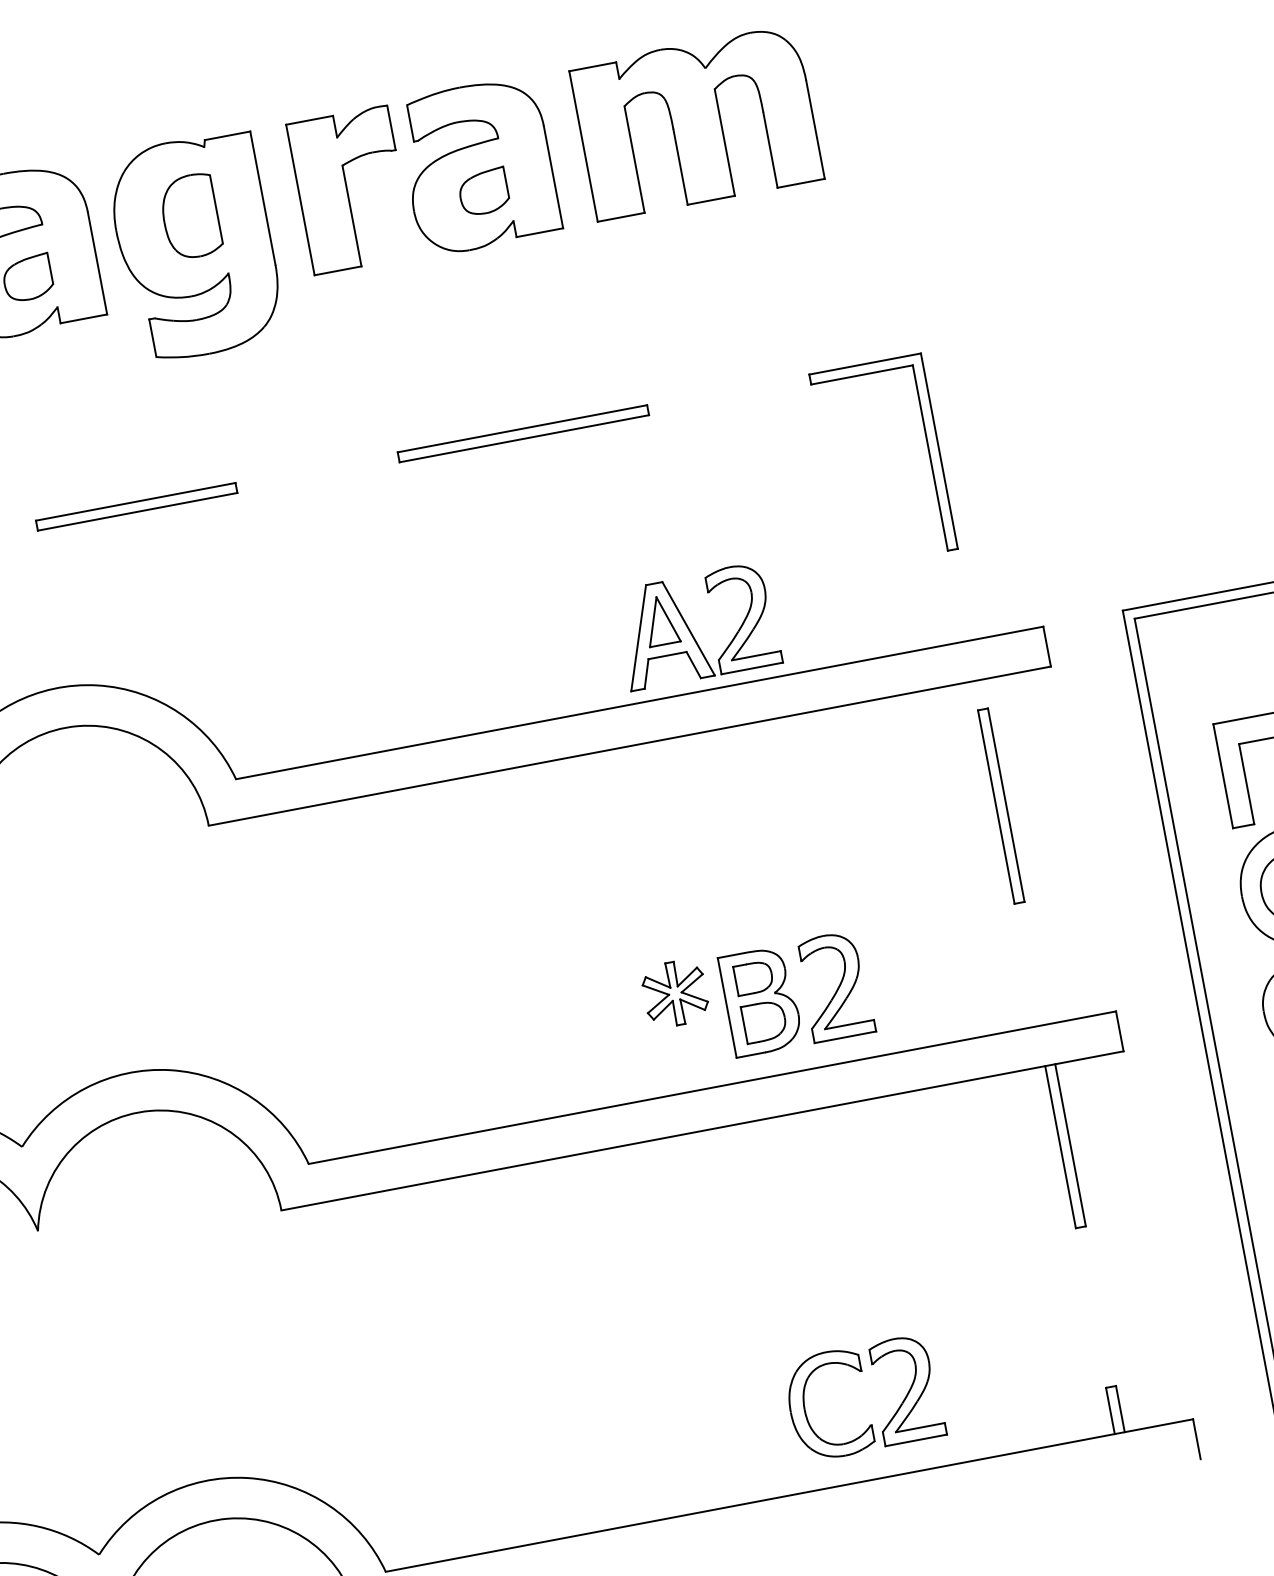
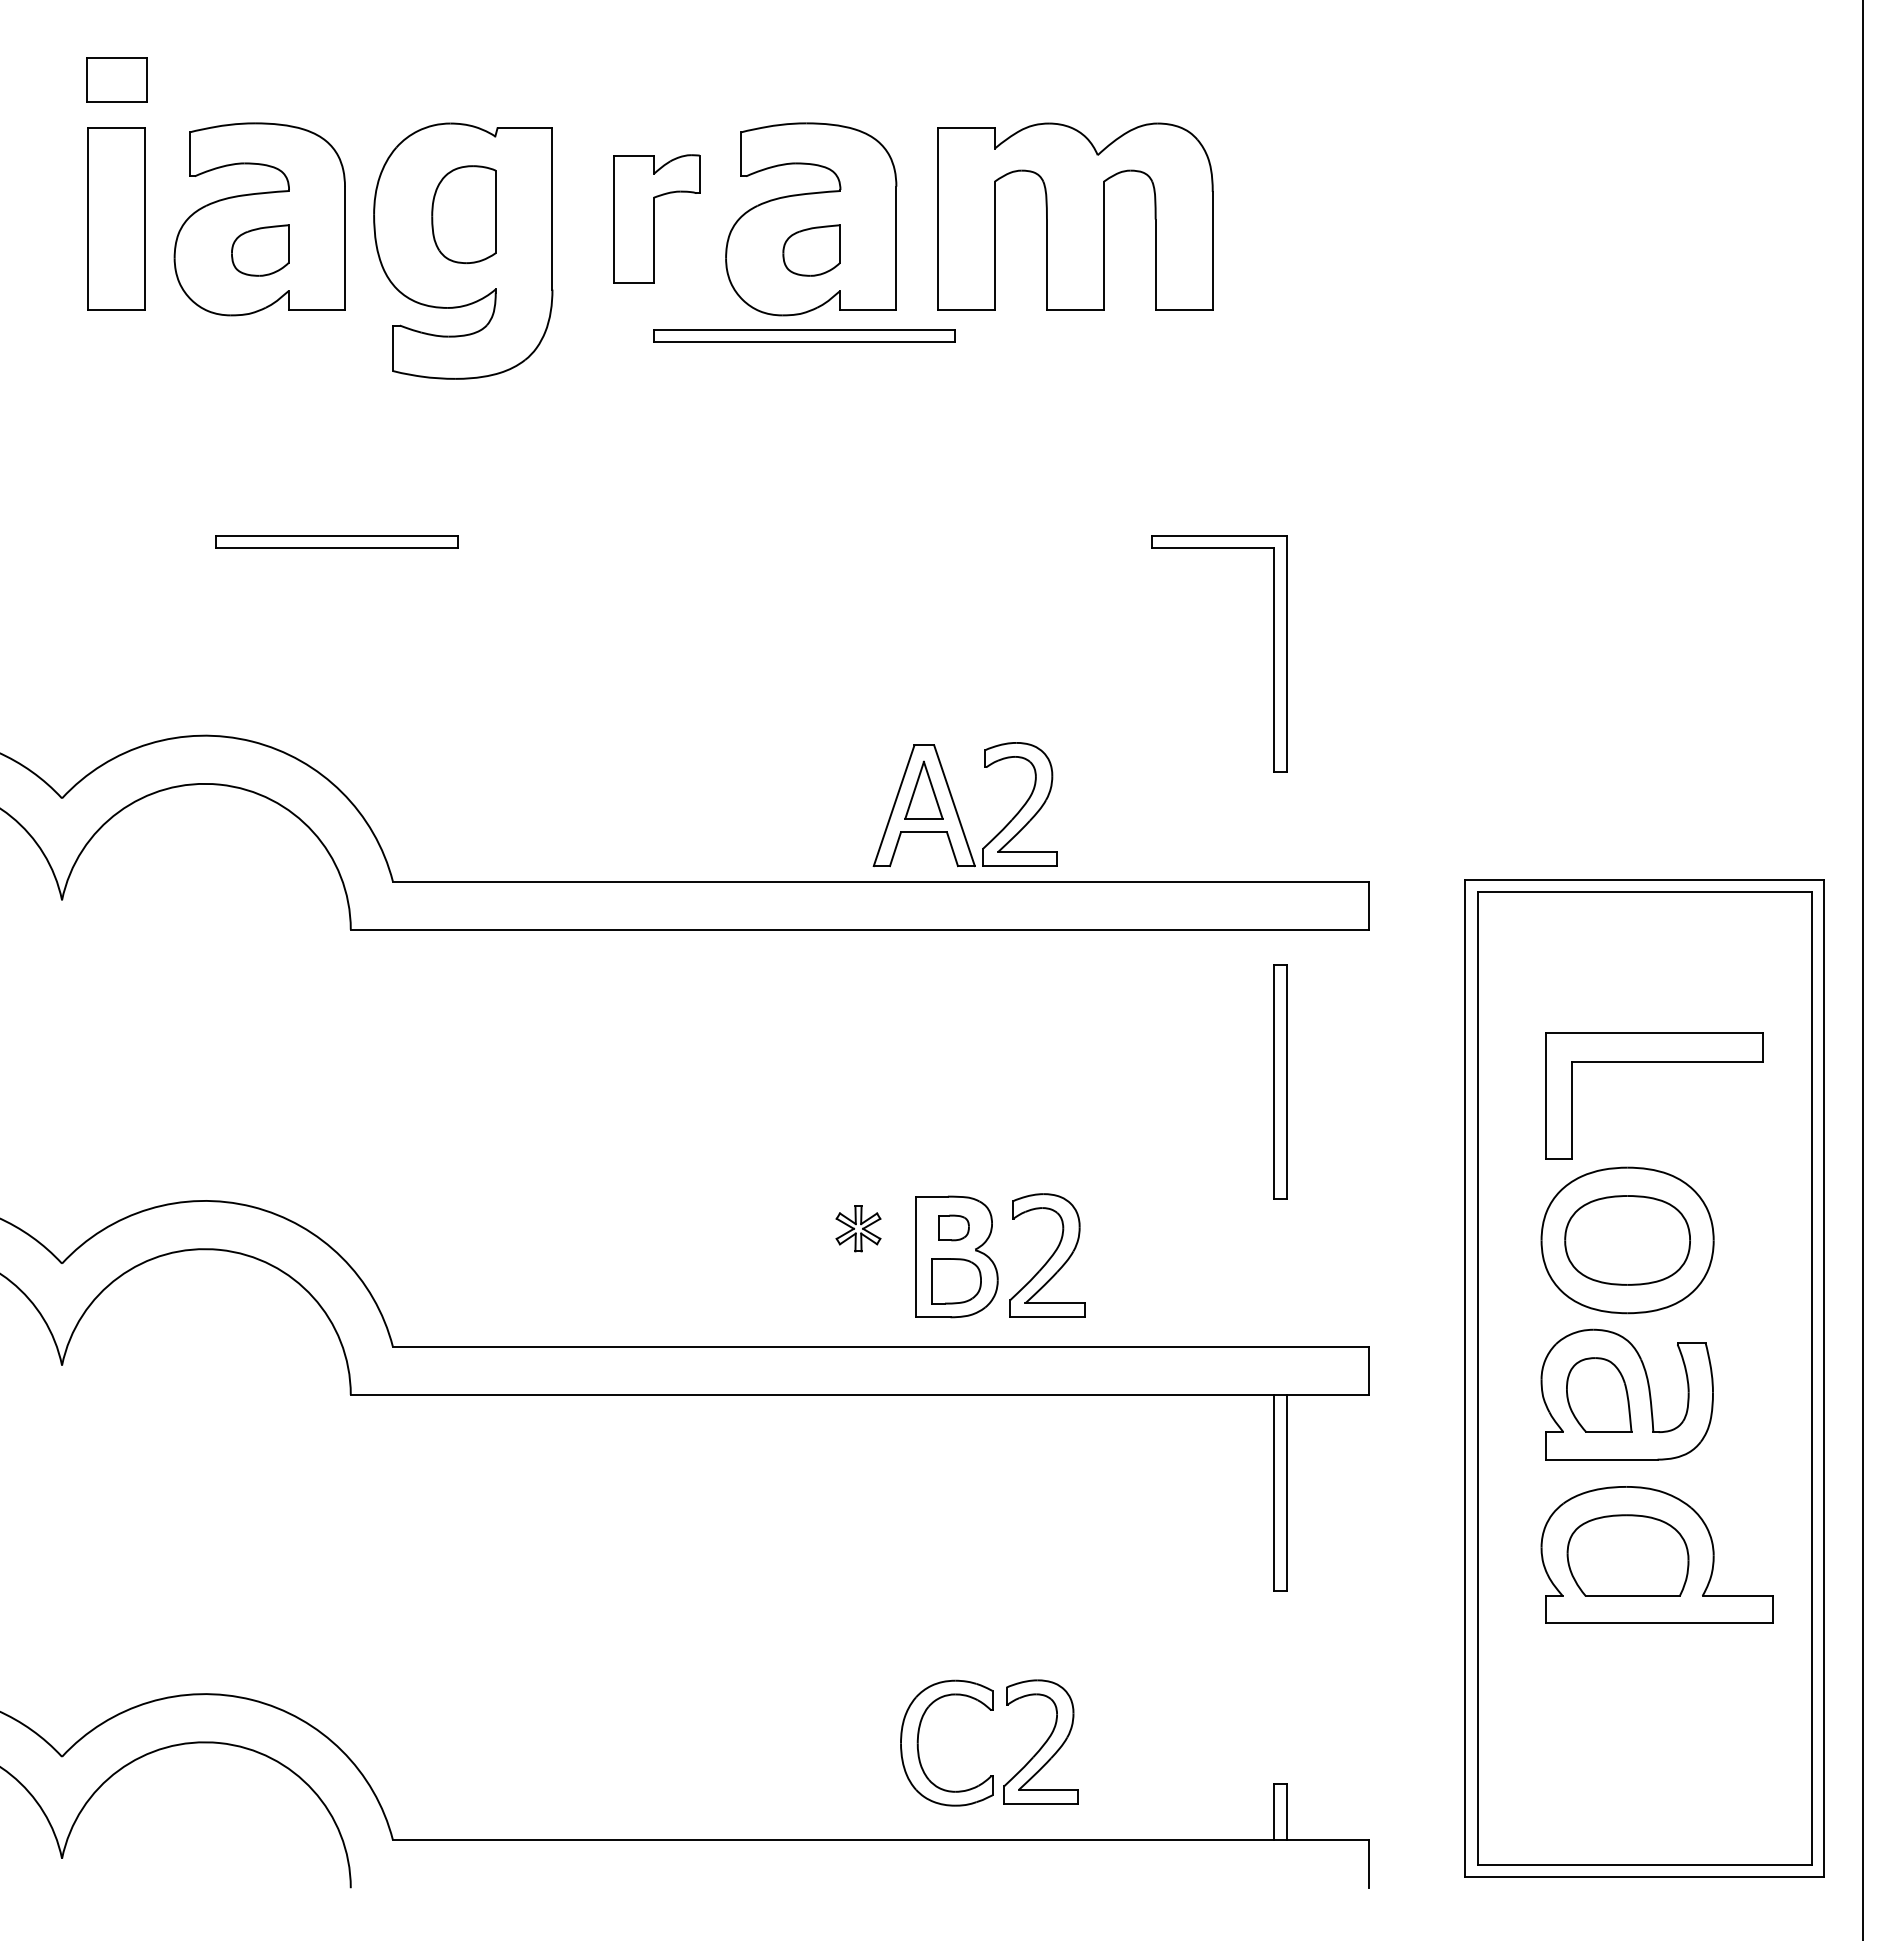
part: (350, 189) -> (656, 218), size x0.7
part: (523, 433) -> (804, 335), moved
part: (753, 977) -> (953, 1227), size x0.7
part: (675, 993) -> (858, 1228), size x0.6

